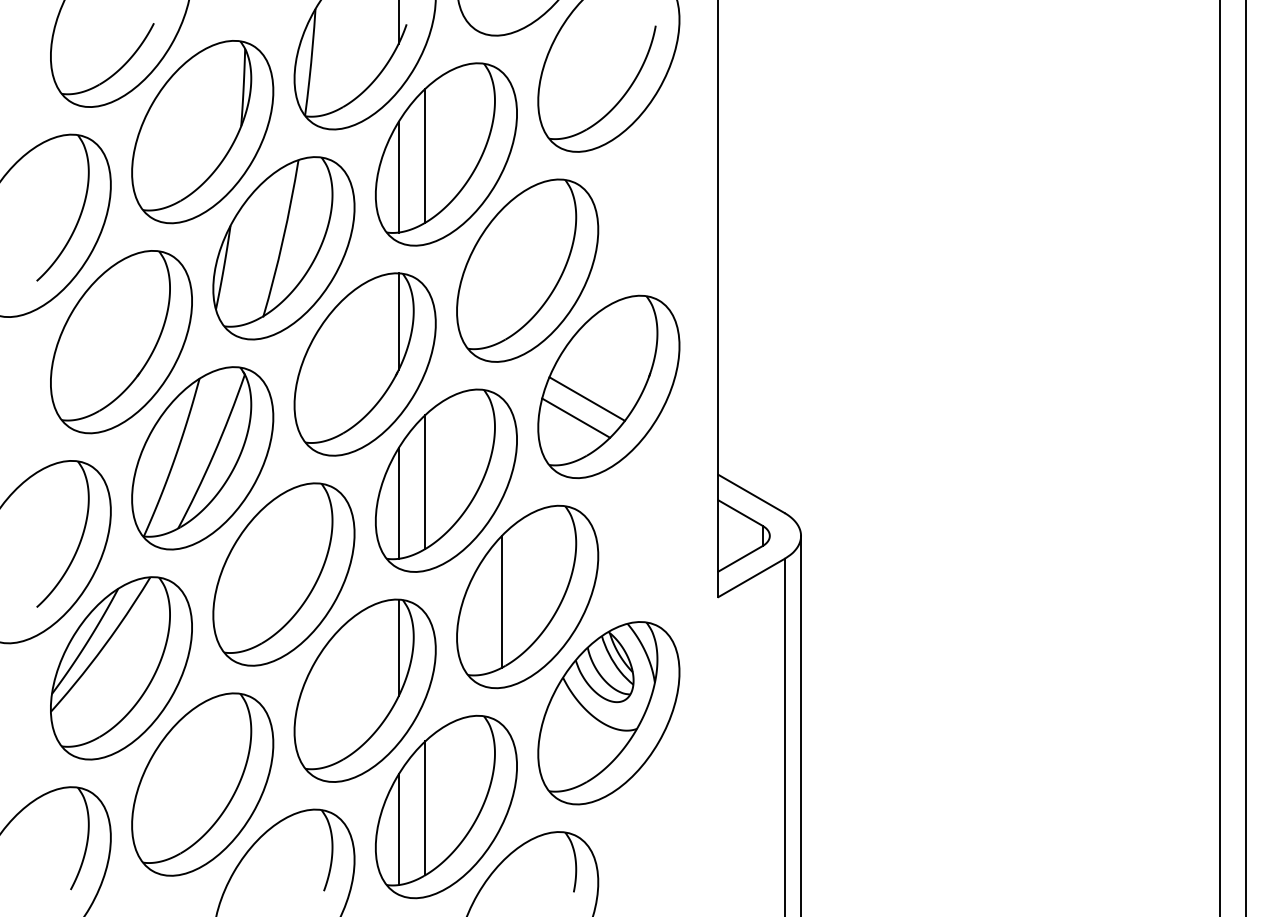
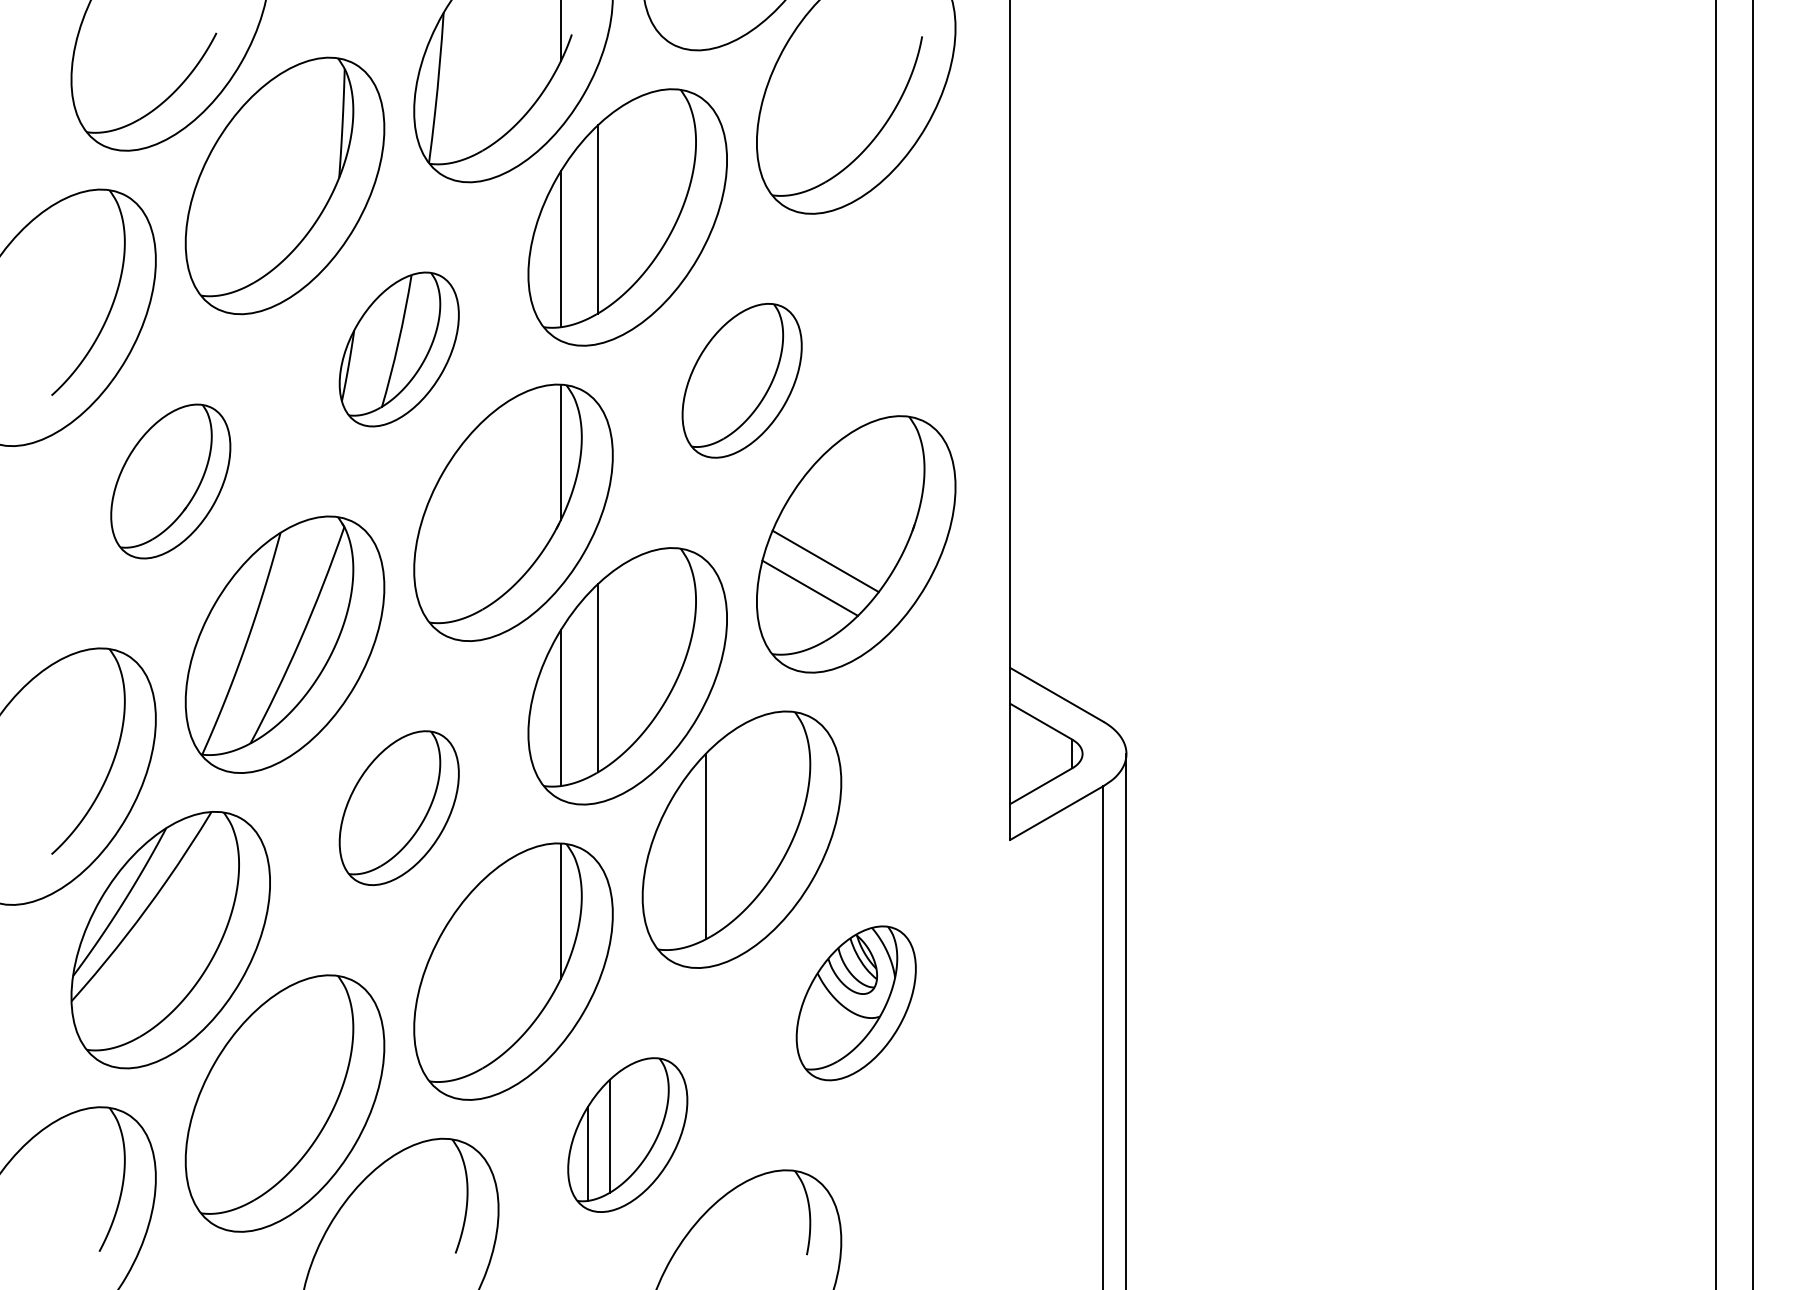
part: (283, 248) -> (398, 349), size x0.6
part: (527, 270) -> (741, 380), size x0.6
part: (121, 342) -> (170, 481), size x0.6
part: (283, 574) -> (398, 808), size x0.6
part: (608, 713) -> (855, 1003), size x0.6
part: (446, 806) -> (627, 1134), size x0.6

